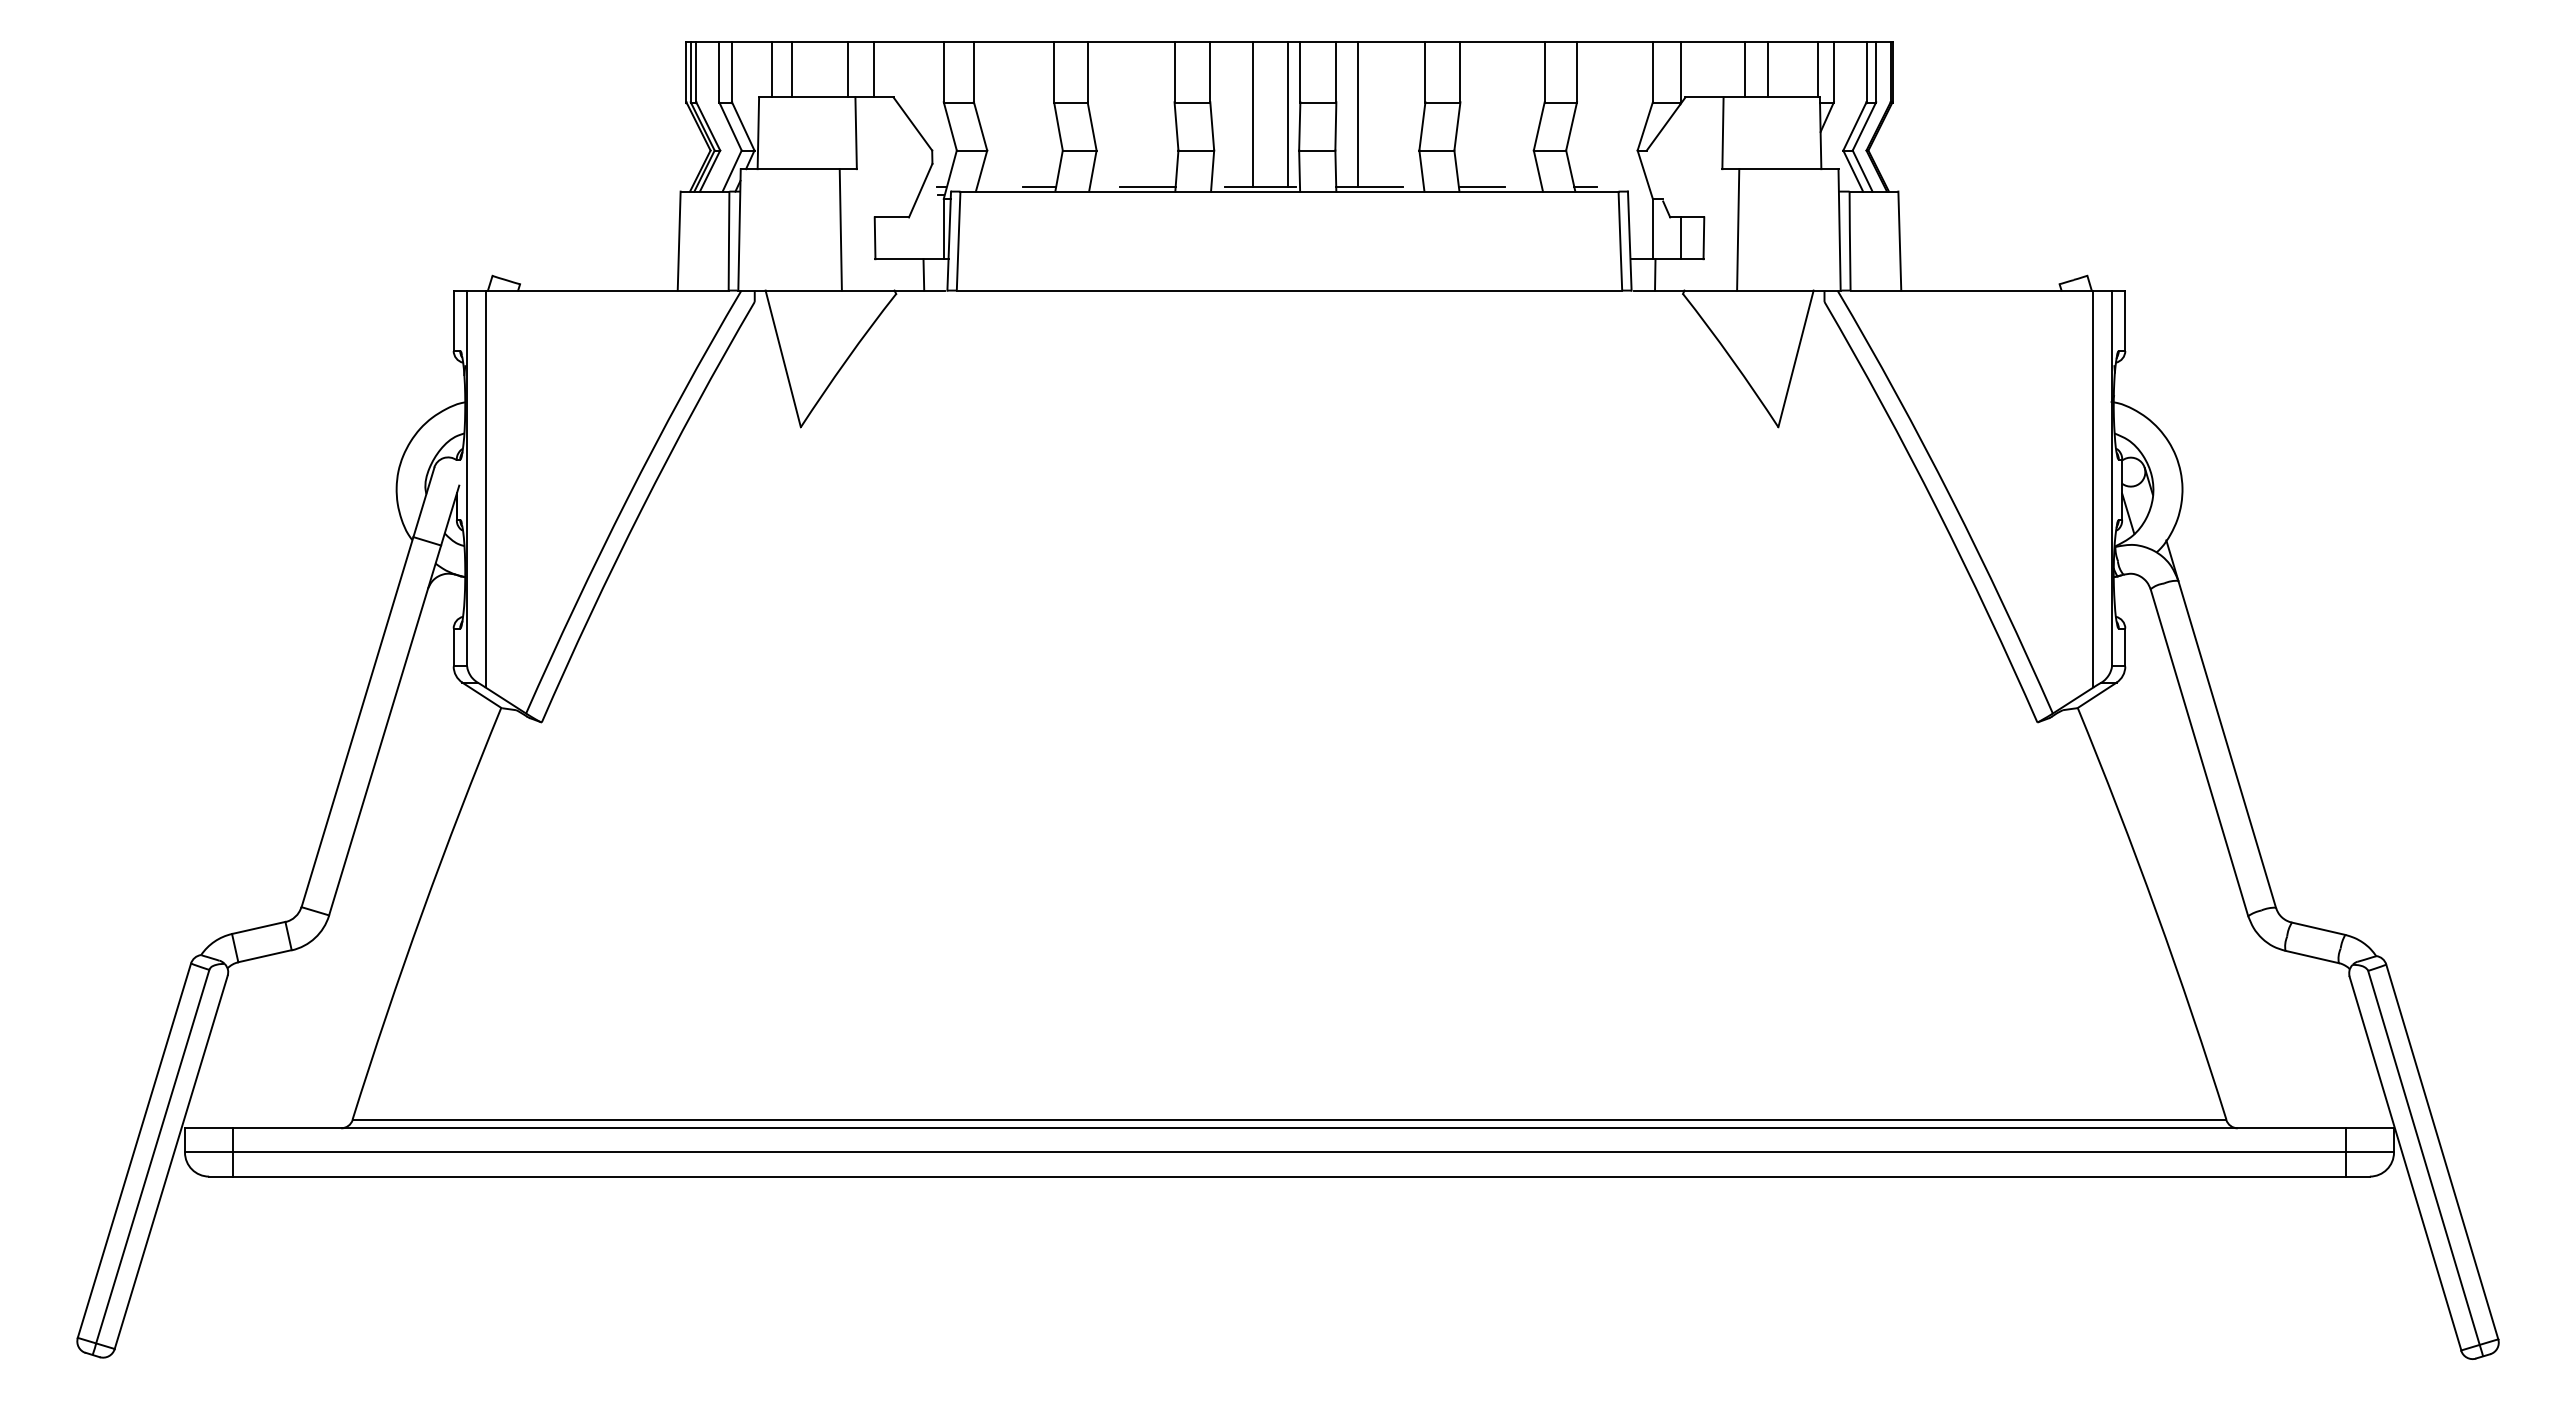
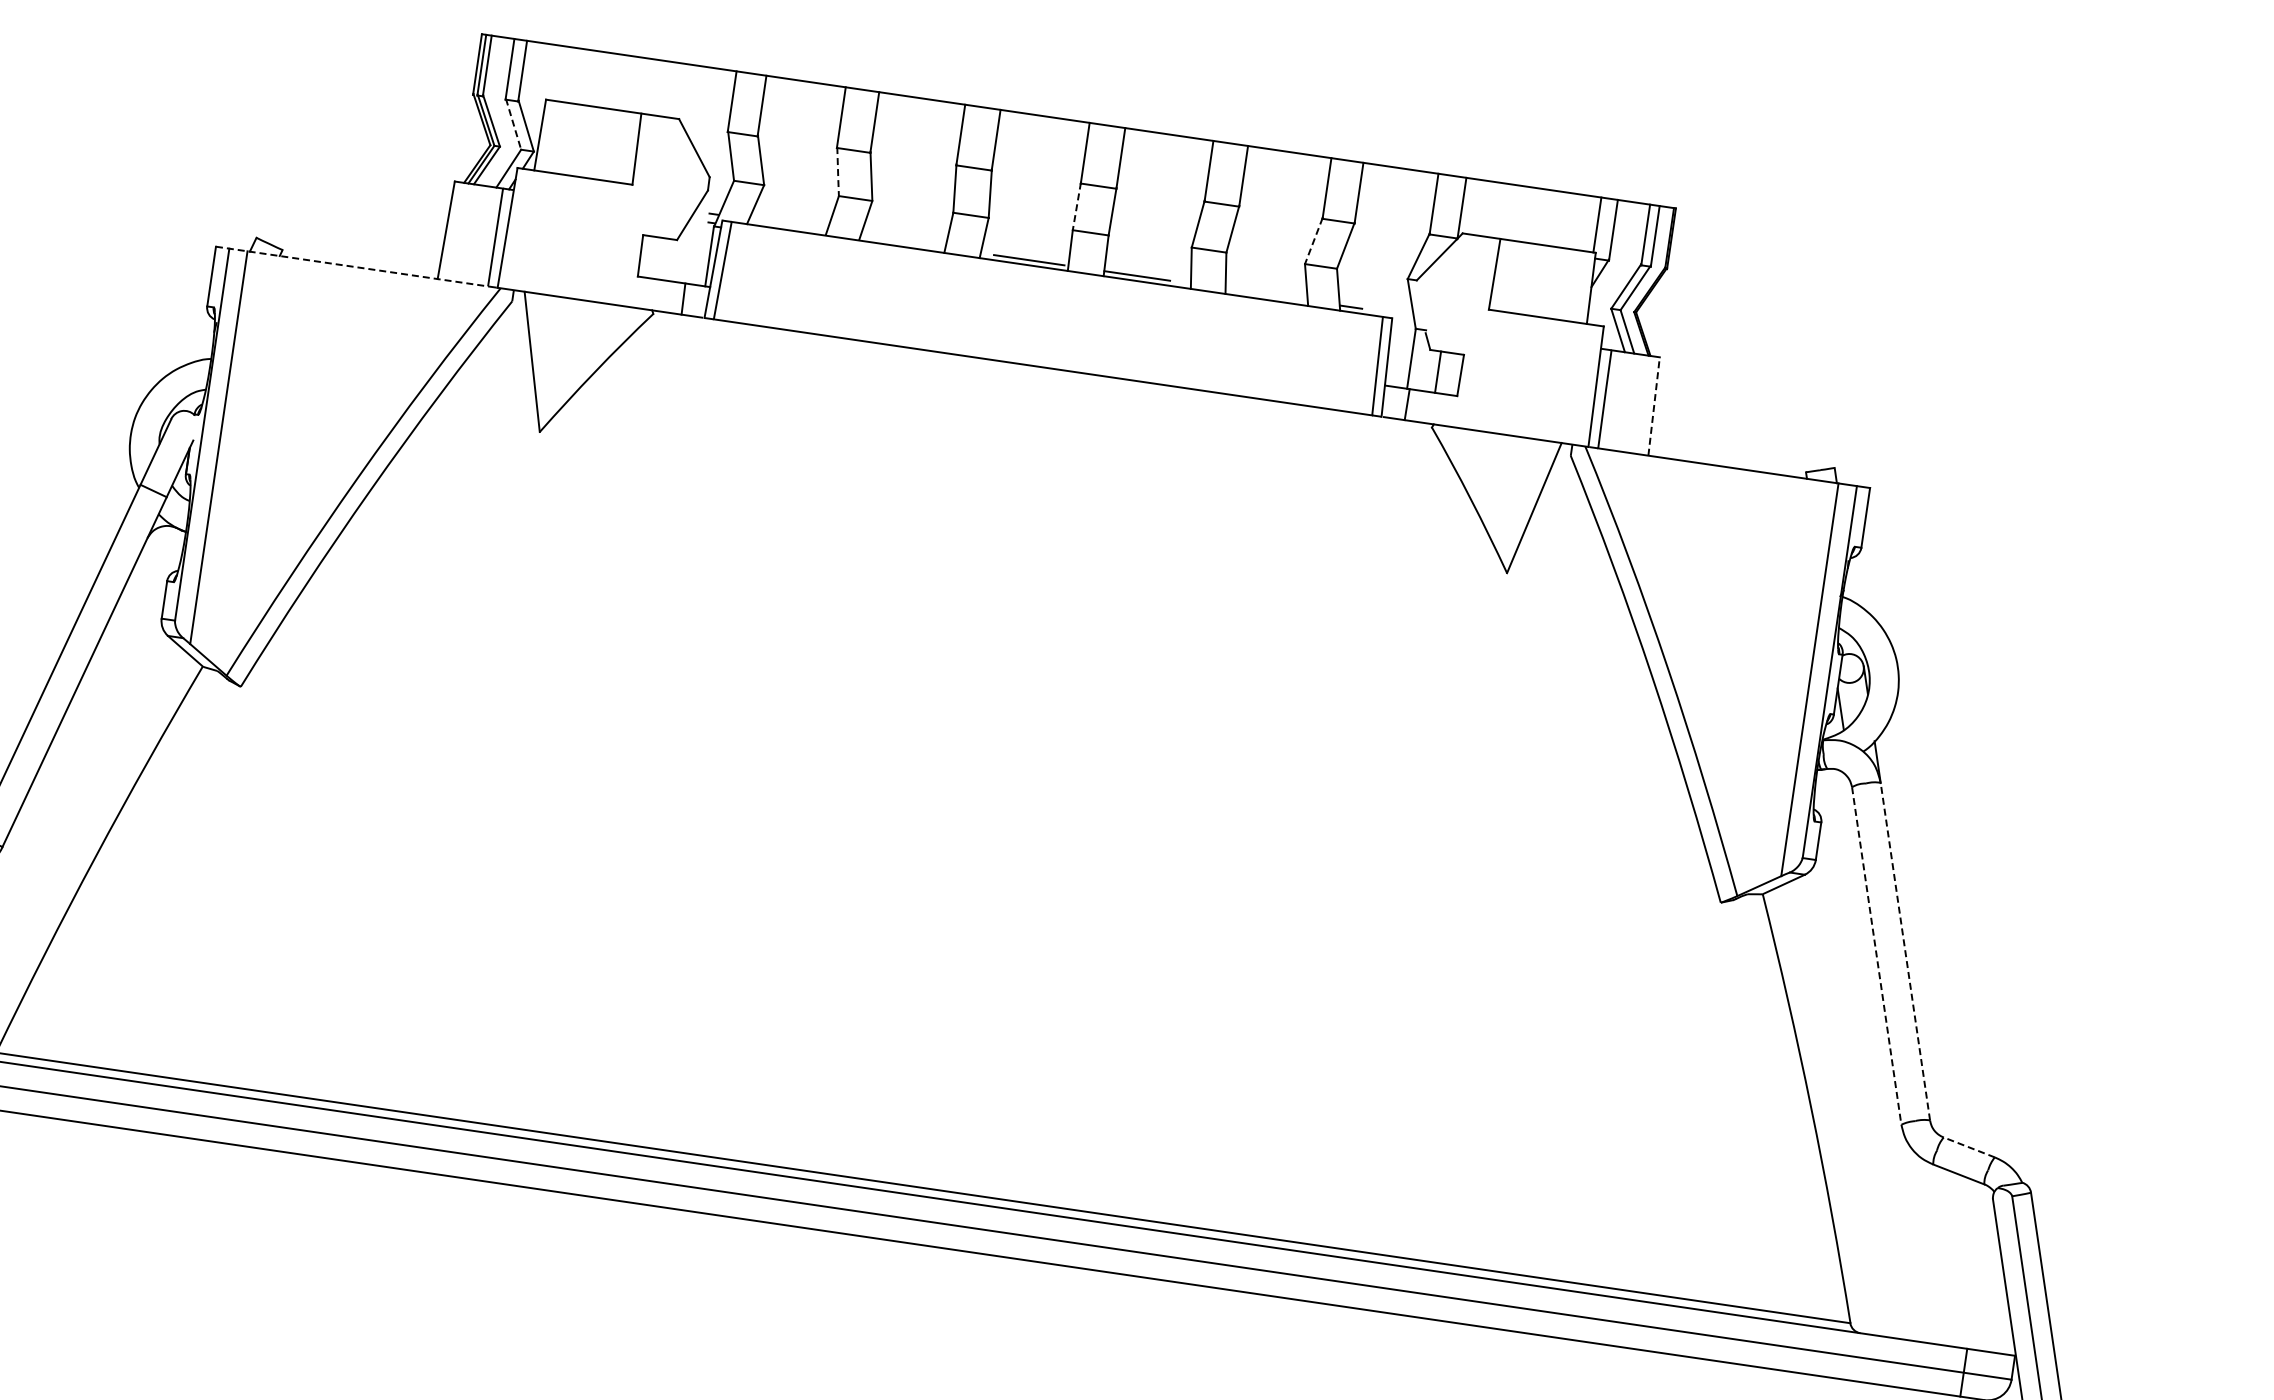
line: (772, 69) -> (563, 73), removed
line: (791, 69) -> (582, 76), removed
line: (848, 69) -> (638, 84), removed
line: (873, 69) -> (663, 88), removed
line: (1745, 69) -> (1526, 214), removed
line: (1768, 69) -> (1548, 217), removed
line: (1253, 113) -> (1032, 186), removed
line: (1287, 113) -> (1066, 191), removed
line: (1357, 113) -> (1135, 201), removed
line: (730, 126) -> (513, 124), solid -> dashed
line: (1299, 126) -> (1076, 206), solid -> dashed
line: (1539, 126) -> (1314, 241), solid -> dashed
line: (1058, 127) -> (837, 172), solid -> dashed
line: (1039, 186) -> (810, 228), removed
line: (1147, 186) -> (917, 243), removed
line: (1481, 186) -> (1248, 292), removed
line: (840, 229) -> (607, 242), removed
line: (1738, 229) -> (1496, 371), removed
line: (1899, 241) -> (1653, 406), solid -> dashed
line: (591, 290) -> (352, 266), solid -> dashed
line: (2227, 743) -> (1905, 950), solid -> dashed
line: (2199, 752) -> (1876, 955), solid -> dashed
line: (2318, 928) -> (1969, 1147), solid -> dashed

